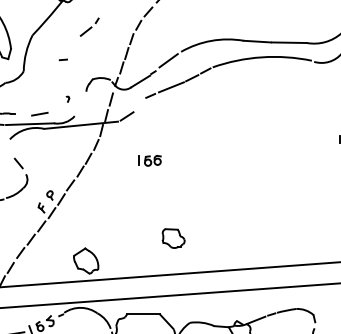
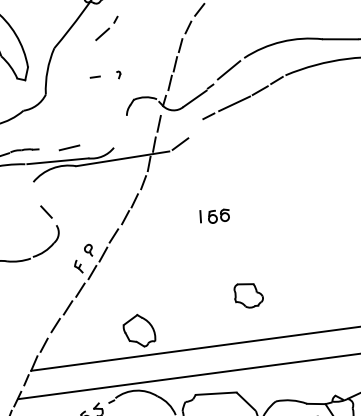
part: (89, 26) -> (106, 27), moved
part: (67, 98) -> (118, 74), moved
part: (149, 160) -> (214, 216), moved

